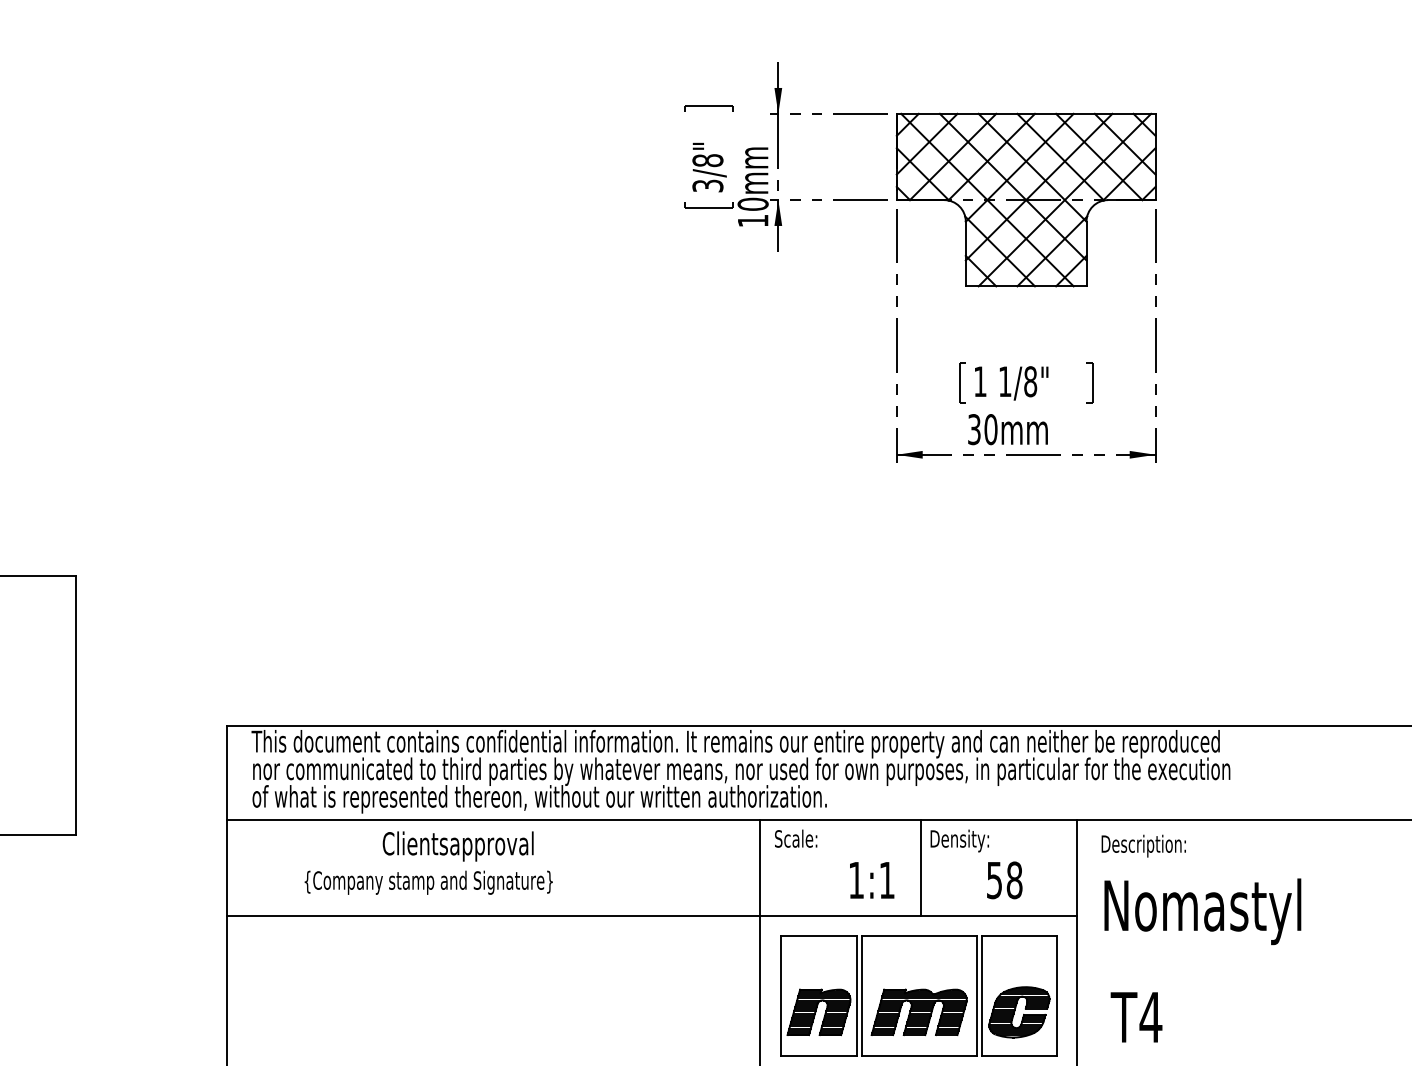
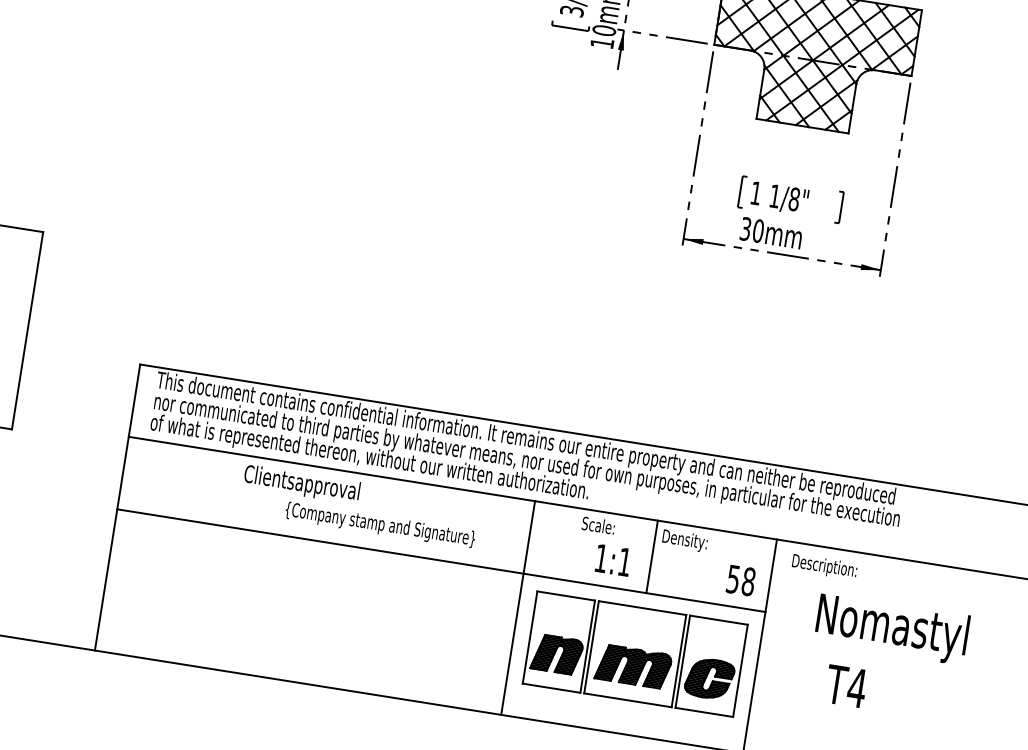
text: (796, 838) -> (598, 525), moved
text: (1004, 880) -> (740, 580), moved
text: (428, 882) -> (380, 525), moved
text: (1202, 911) -> (891, 628), moved
text: (1136, 1017) -> (846, 686), moved

